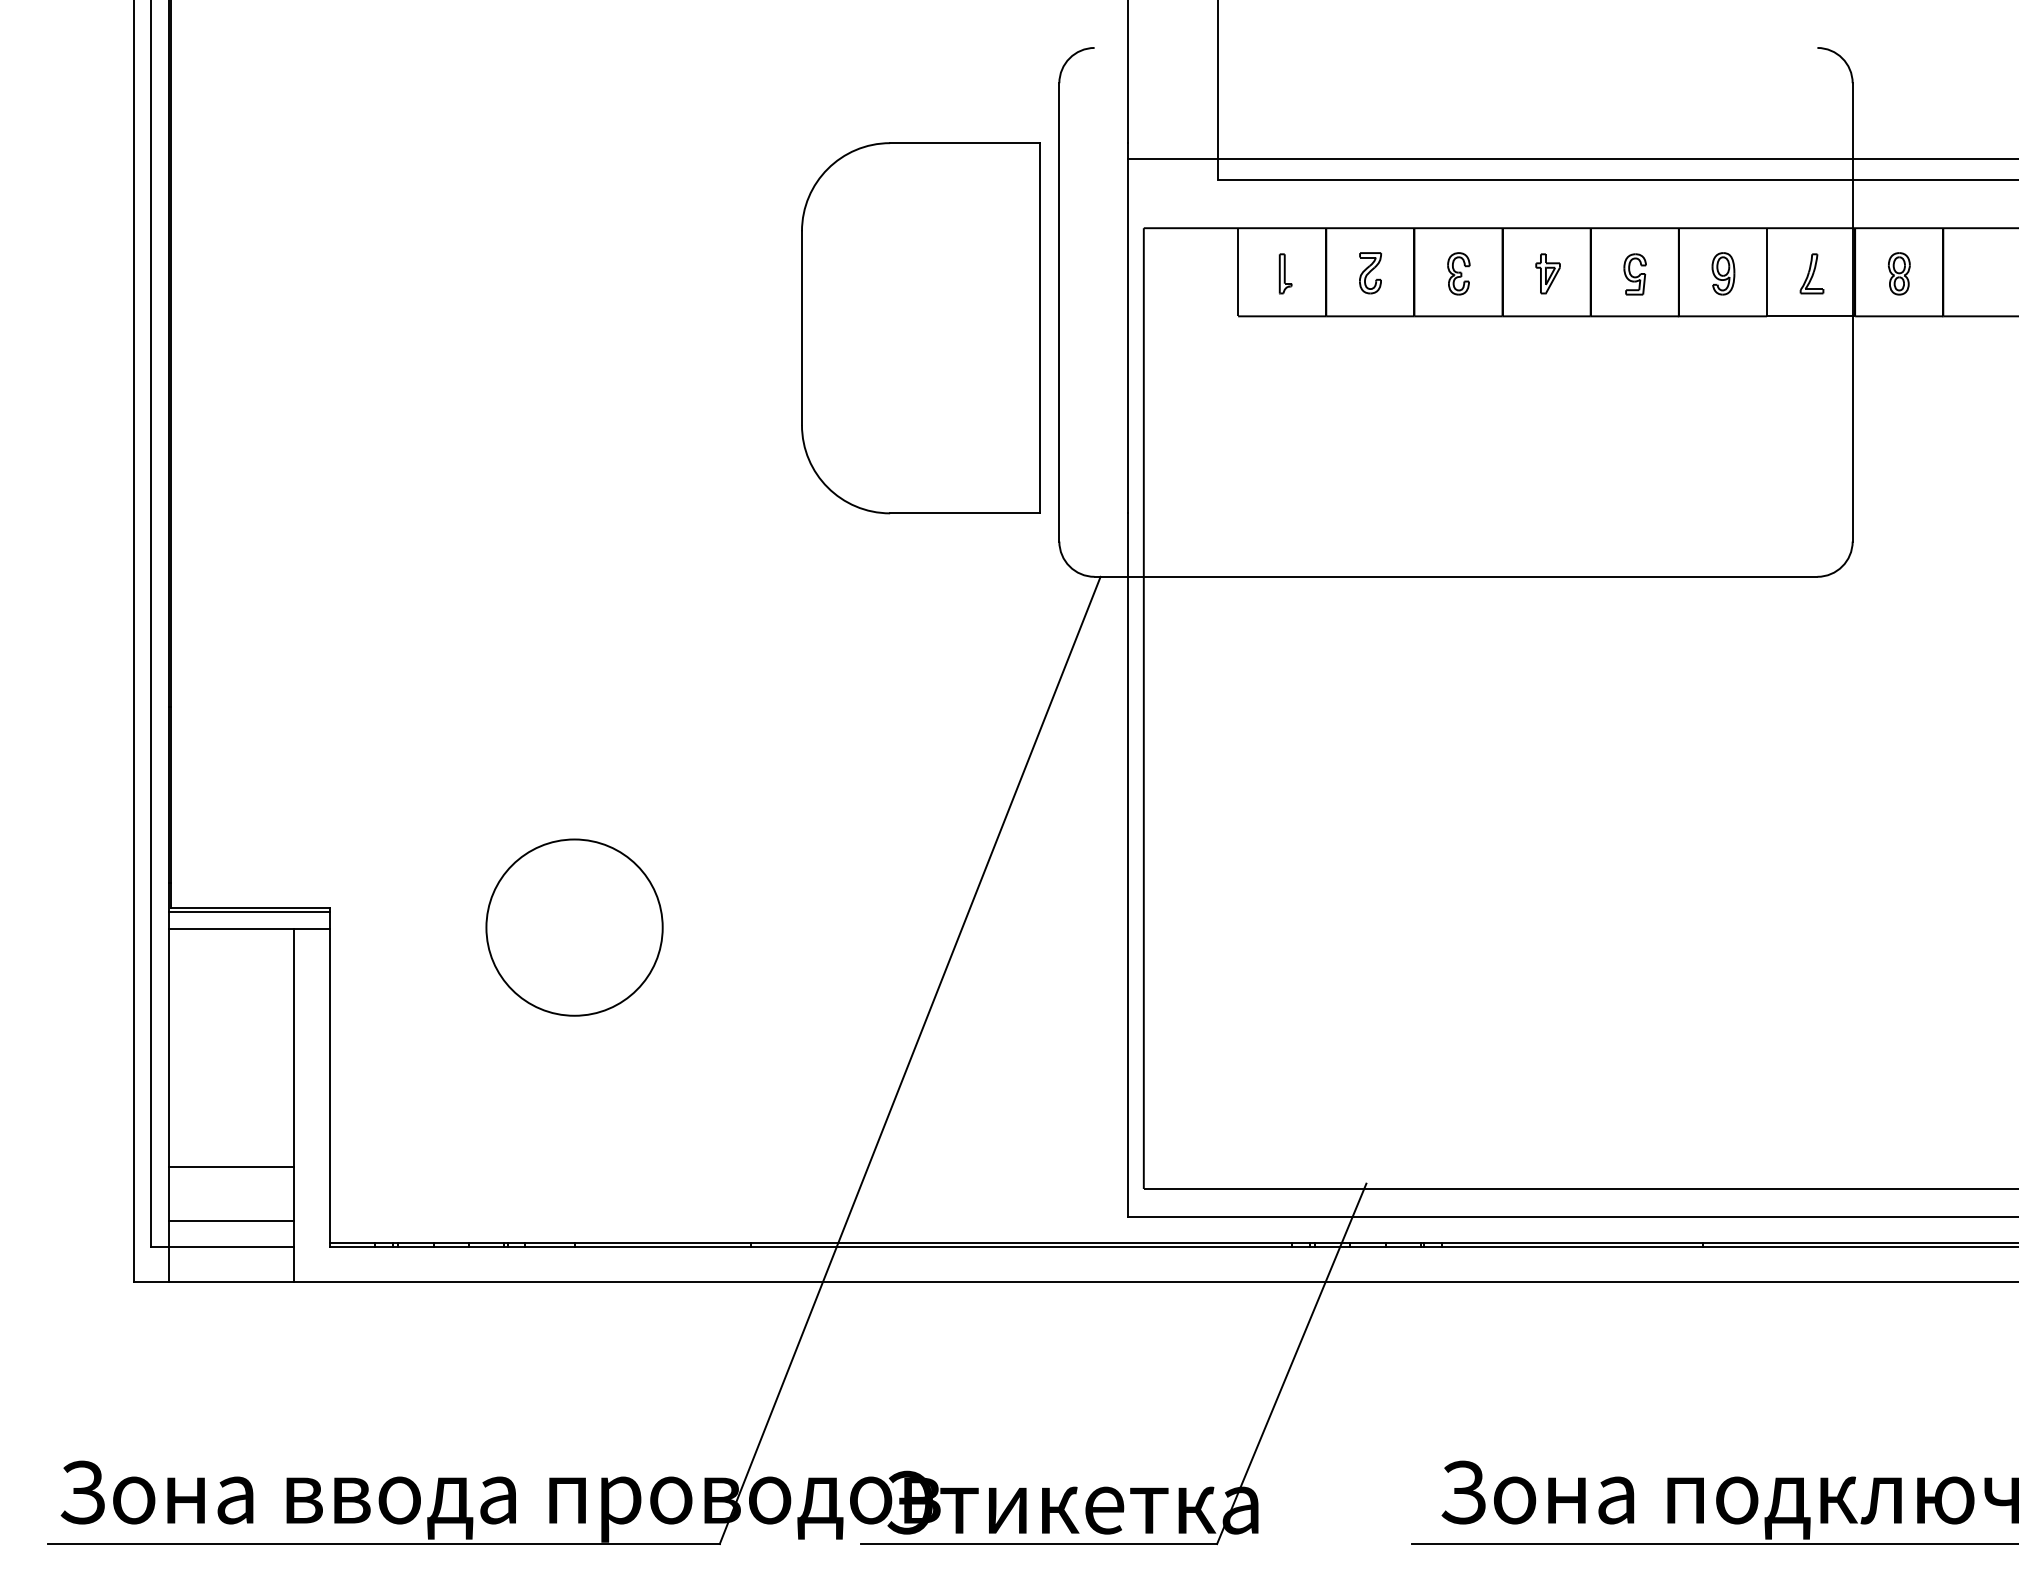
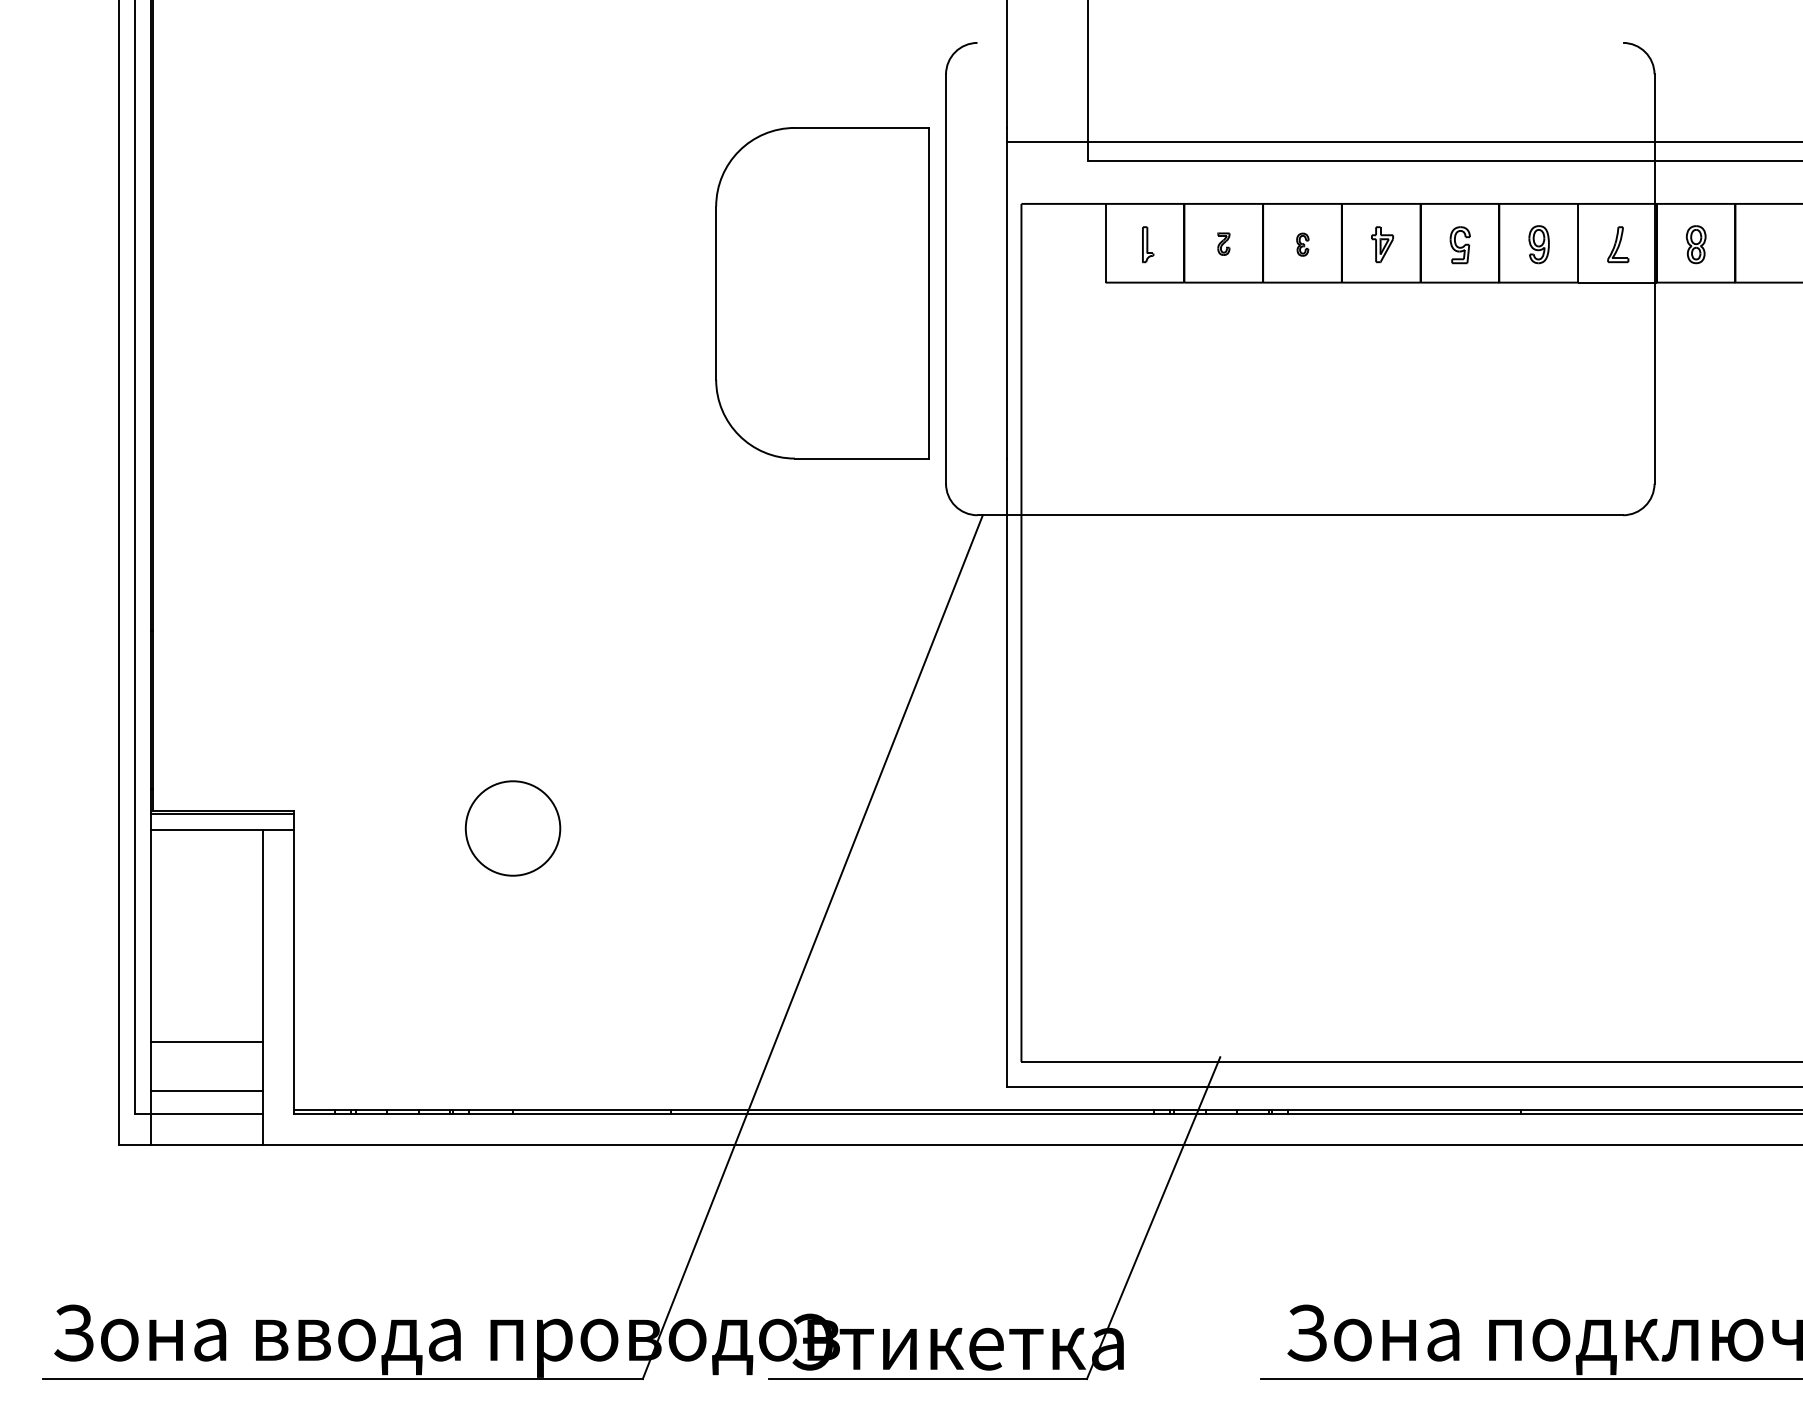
part: (1370, 273) -> (1223, 244), size x0.6
part: (1458, 273) -> (1302, 244), size x0.6
circle: (574, 927) -> (513, 828), size x0.6

